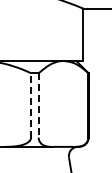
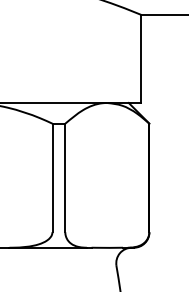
line: (31, 104) -> (53, 176), dashed -> solid
line: (38, 105) -> (64, 178), dashed -> solid

